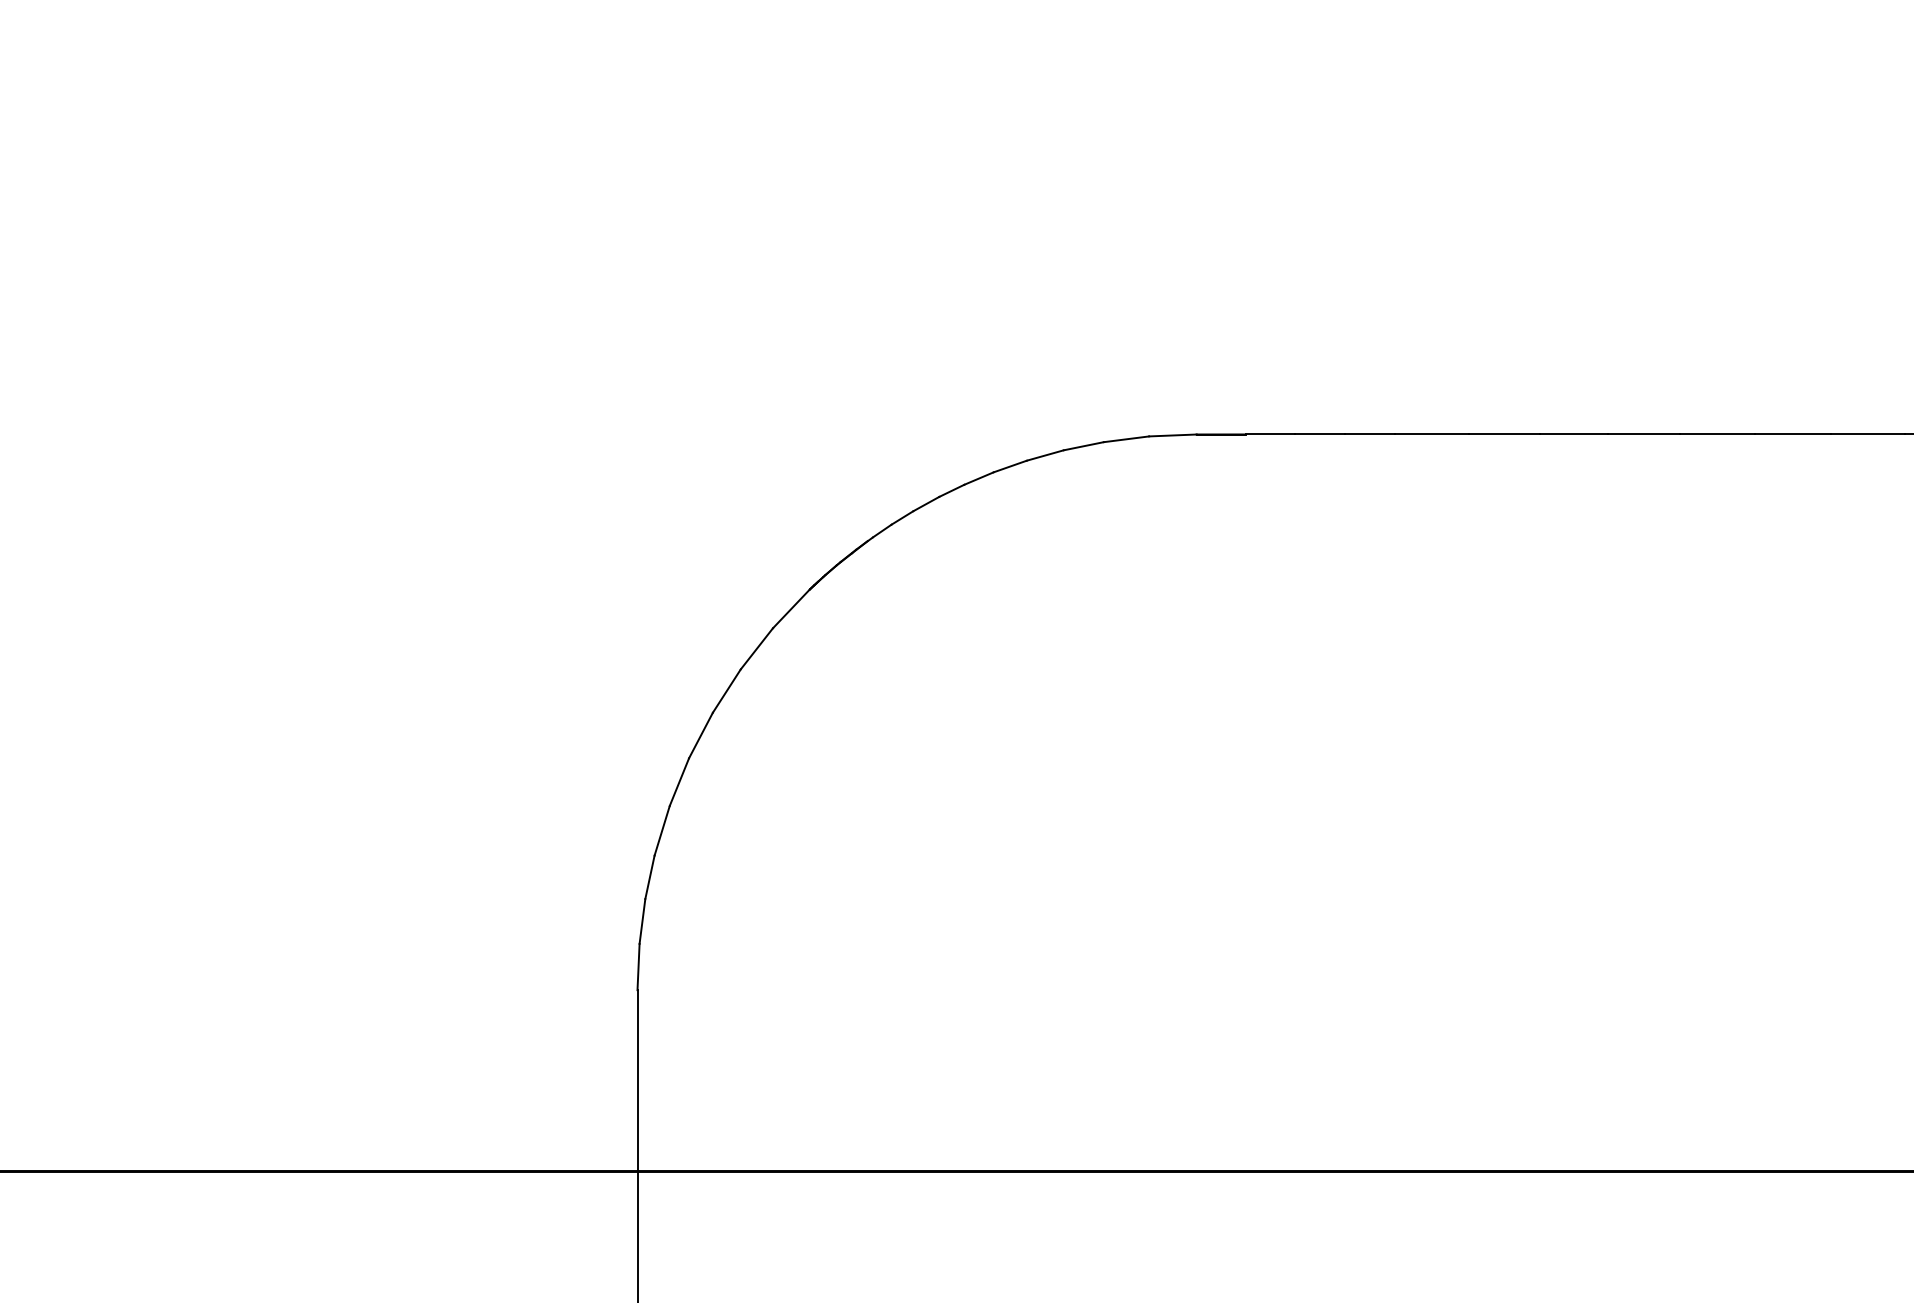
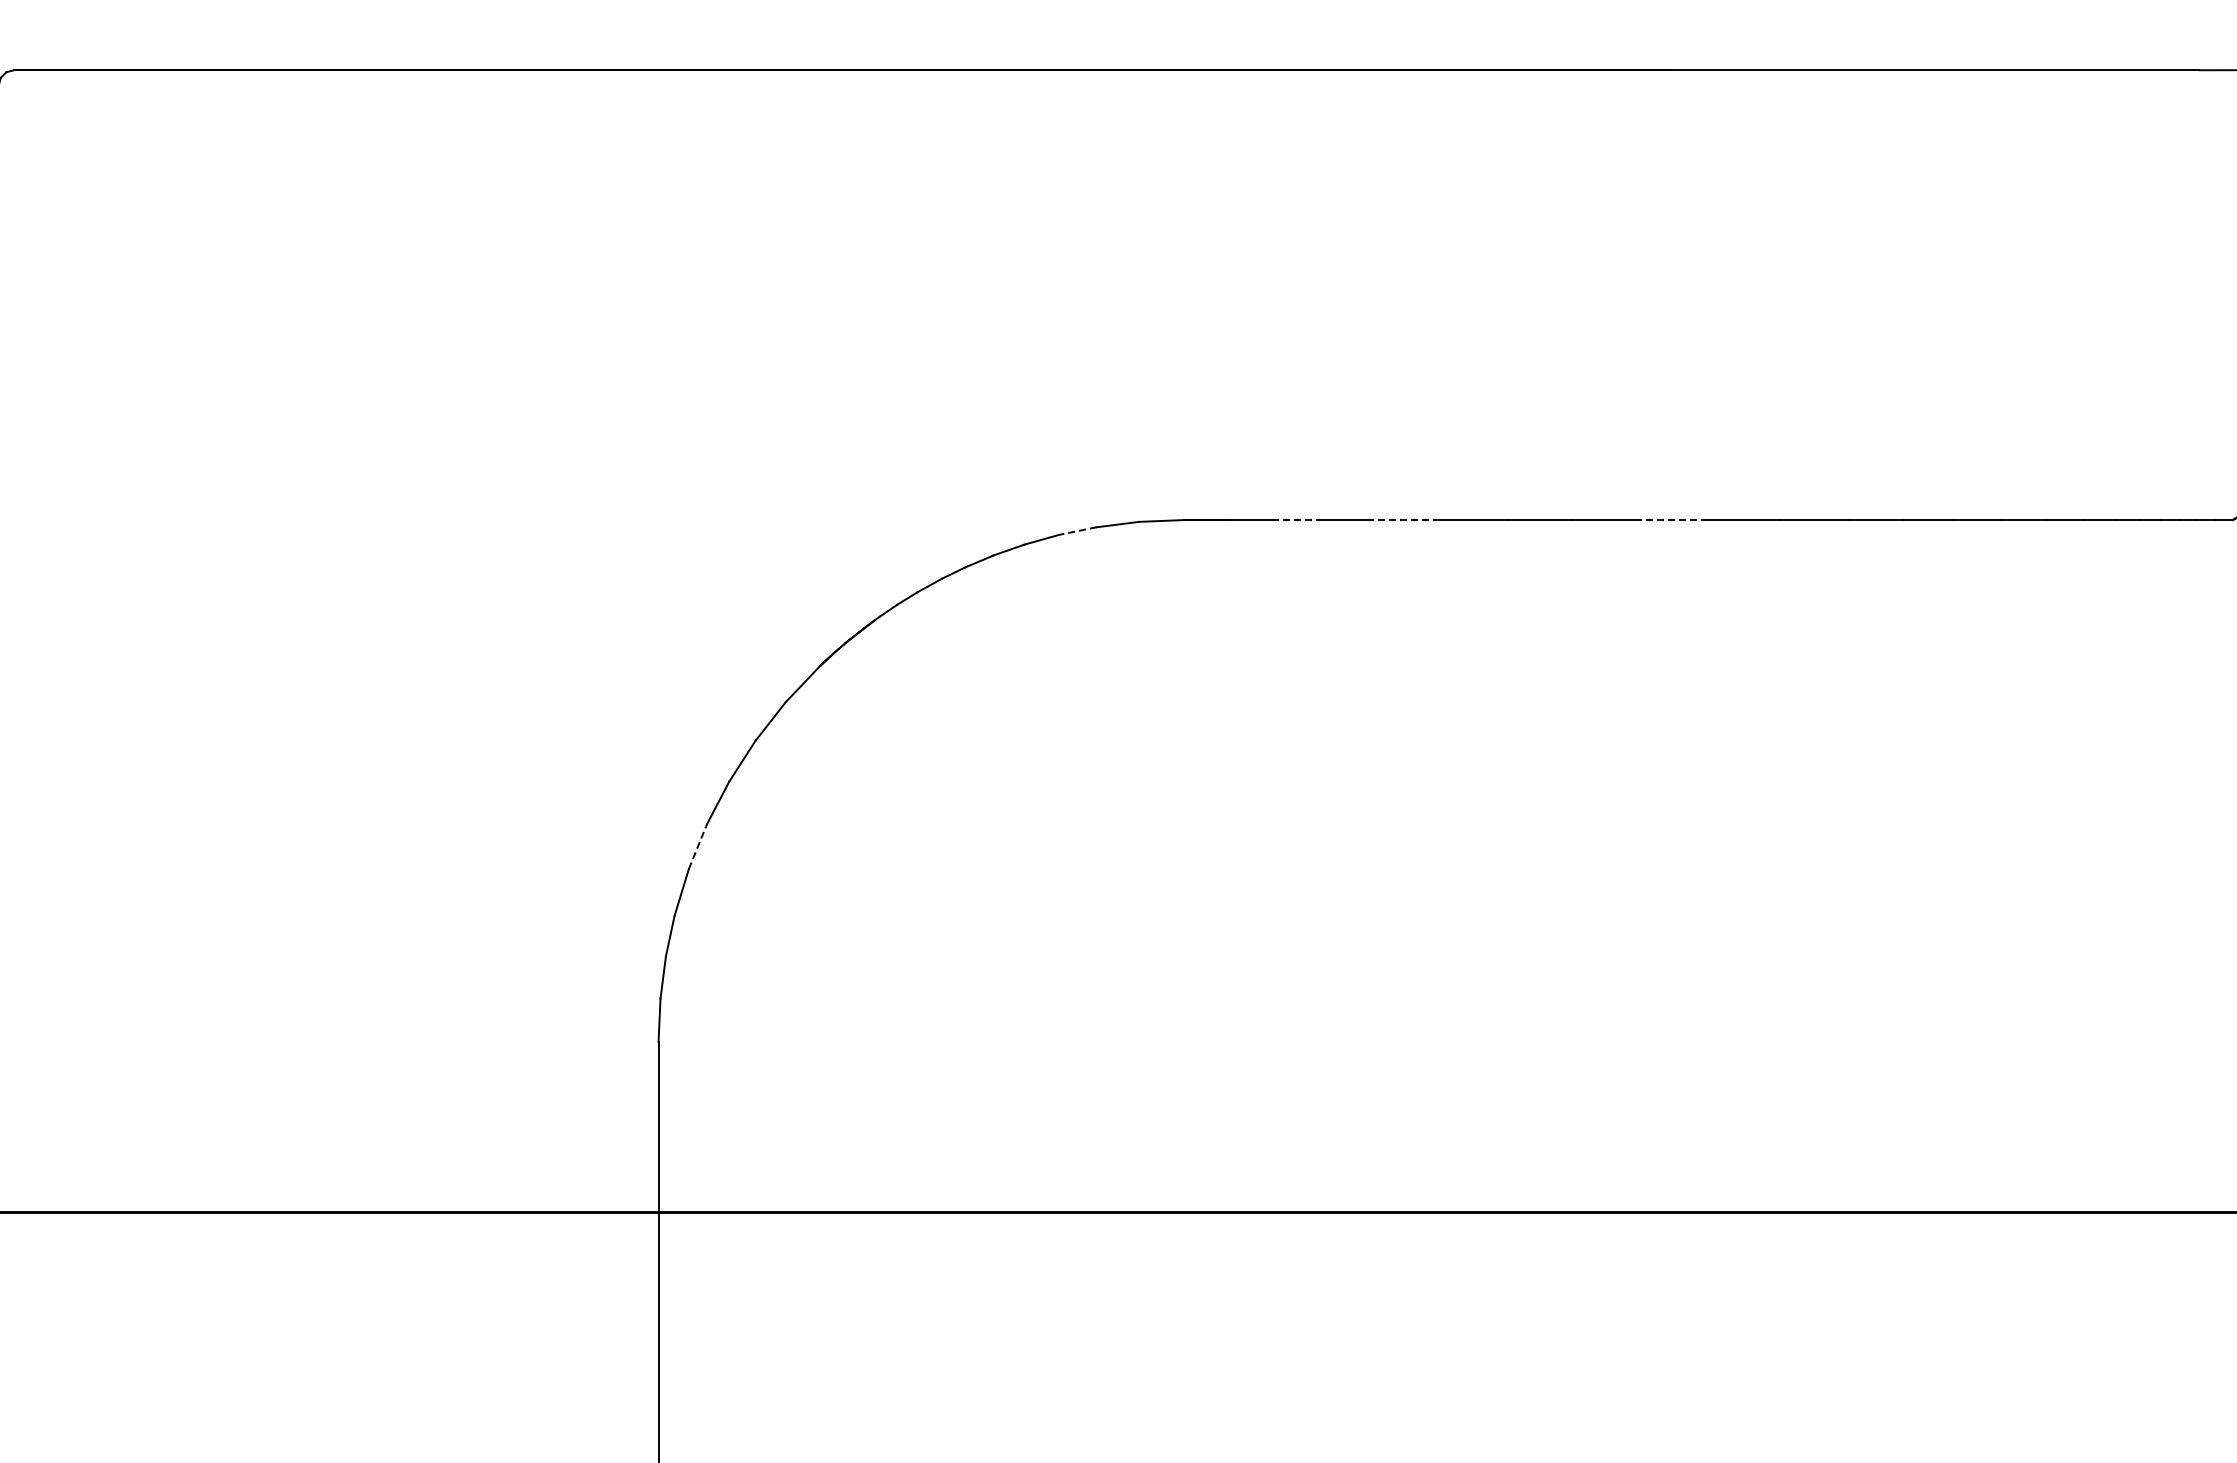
line: (1319, 434) -> (1299, 520), solid -> dashed
line: (1432, 434) -> (1405, 520), solid -> dashed
line: (1716, 434) -> (1672, 520), solid -> dashed
line: (1083, 446) -> (1077, 531), solid -> dashed
line: (680, 781) -> (698, 846), solid -> dashed

